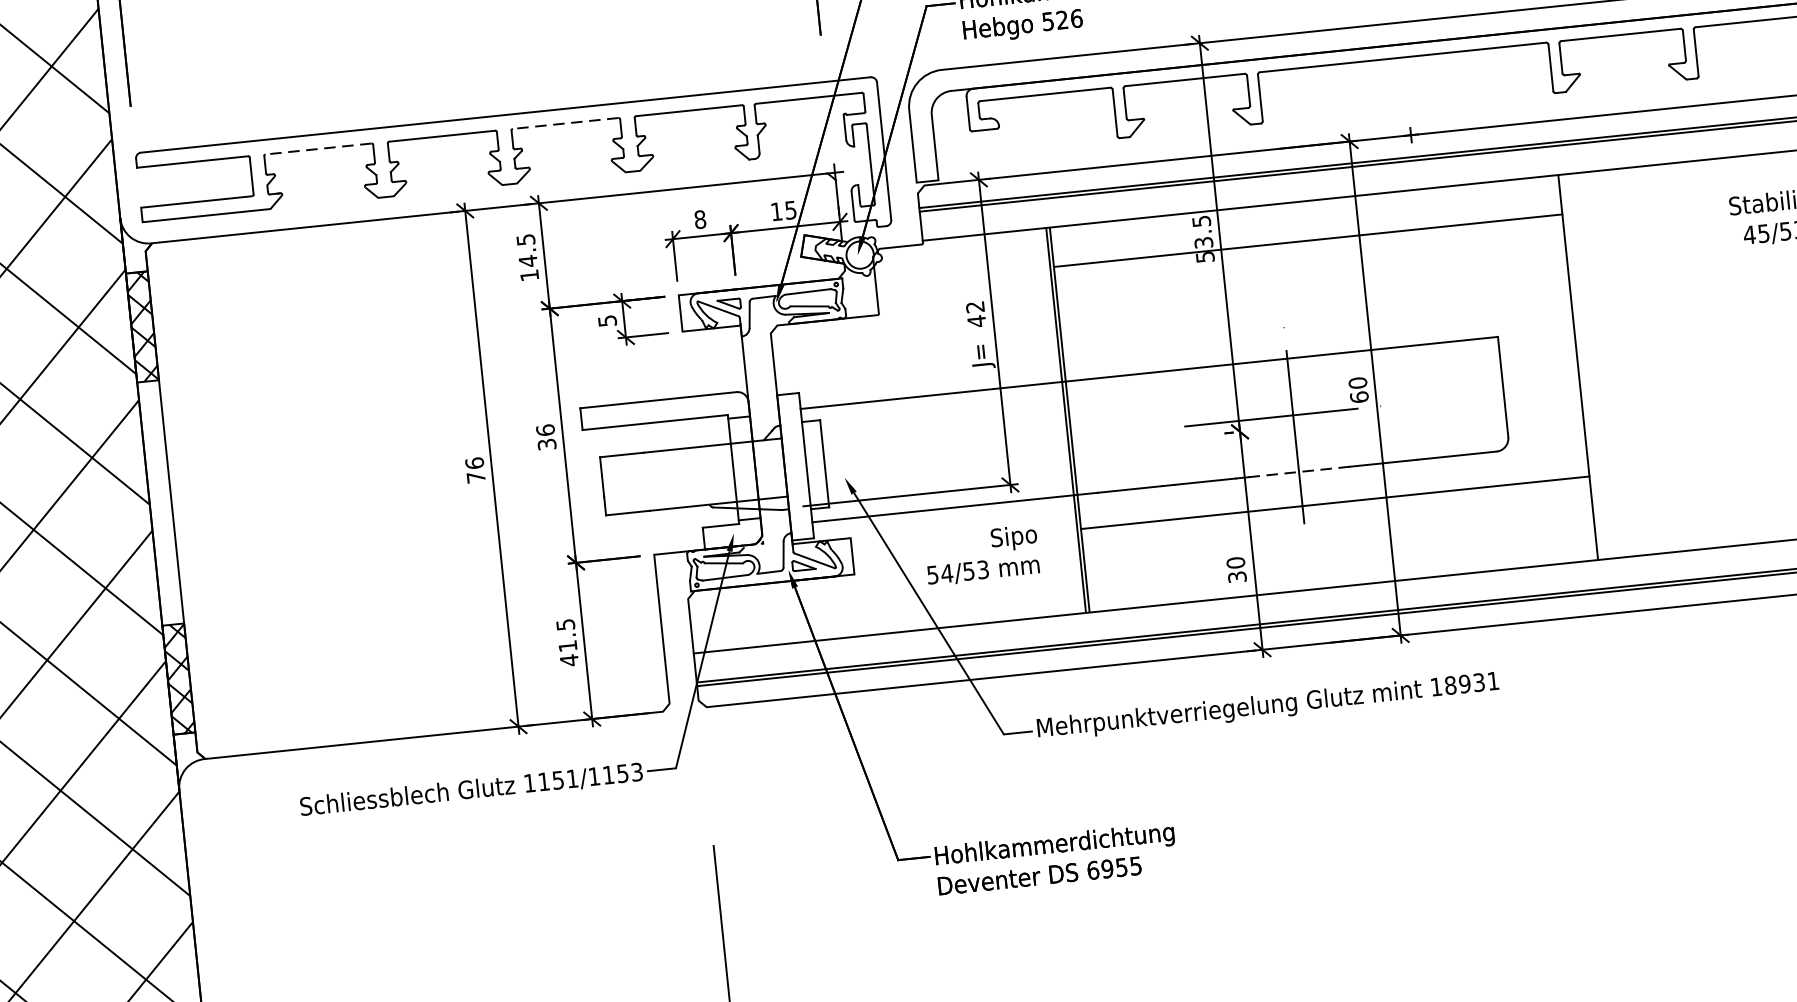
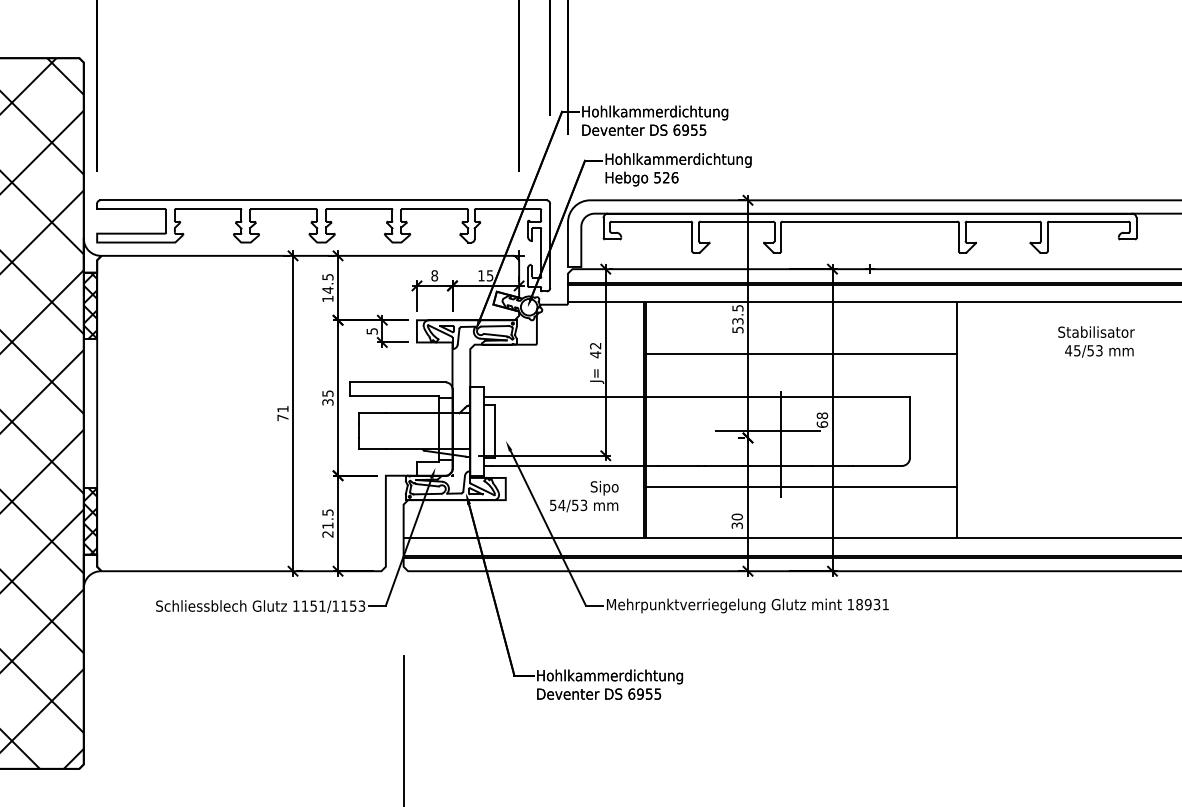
line: (564, 124) -> (358, 209), dashed -> solid
line: (317, 149) -> (207, 209), dashed -> solid
line: (1307, 240) -> (800, 353), moved
text: (1358, 382) -> (822, 415), 60 -> 68
text: (544, 430) -> (327, 393), 36 -> 35
text: (473, 462) -> (282, 408), 76 -> 71
line: (1297, 471) -> (780, 465), dashed -> solid
text: (568, 659) -> (327, 533), 41.5 -> 21.5

